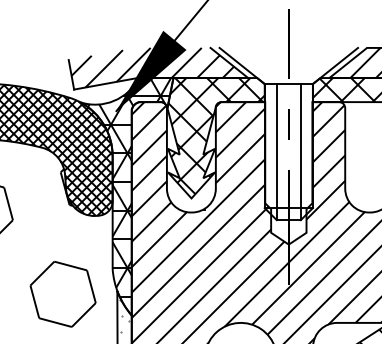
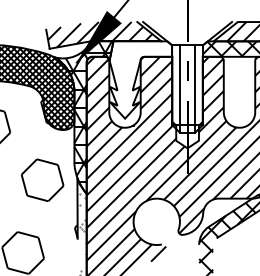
hatch: (217, 135) -> (141, 78), removed

